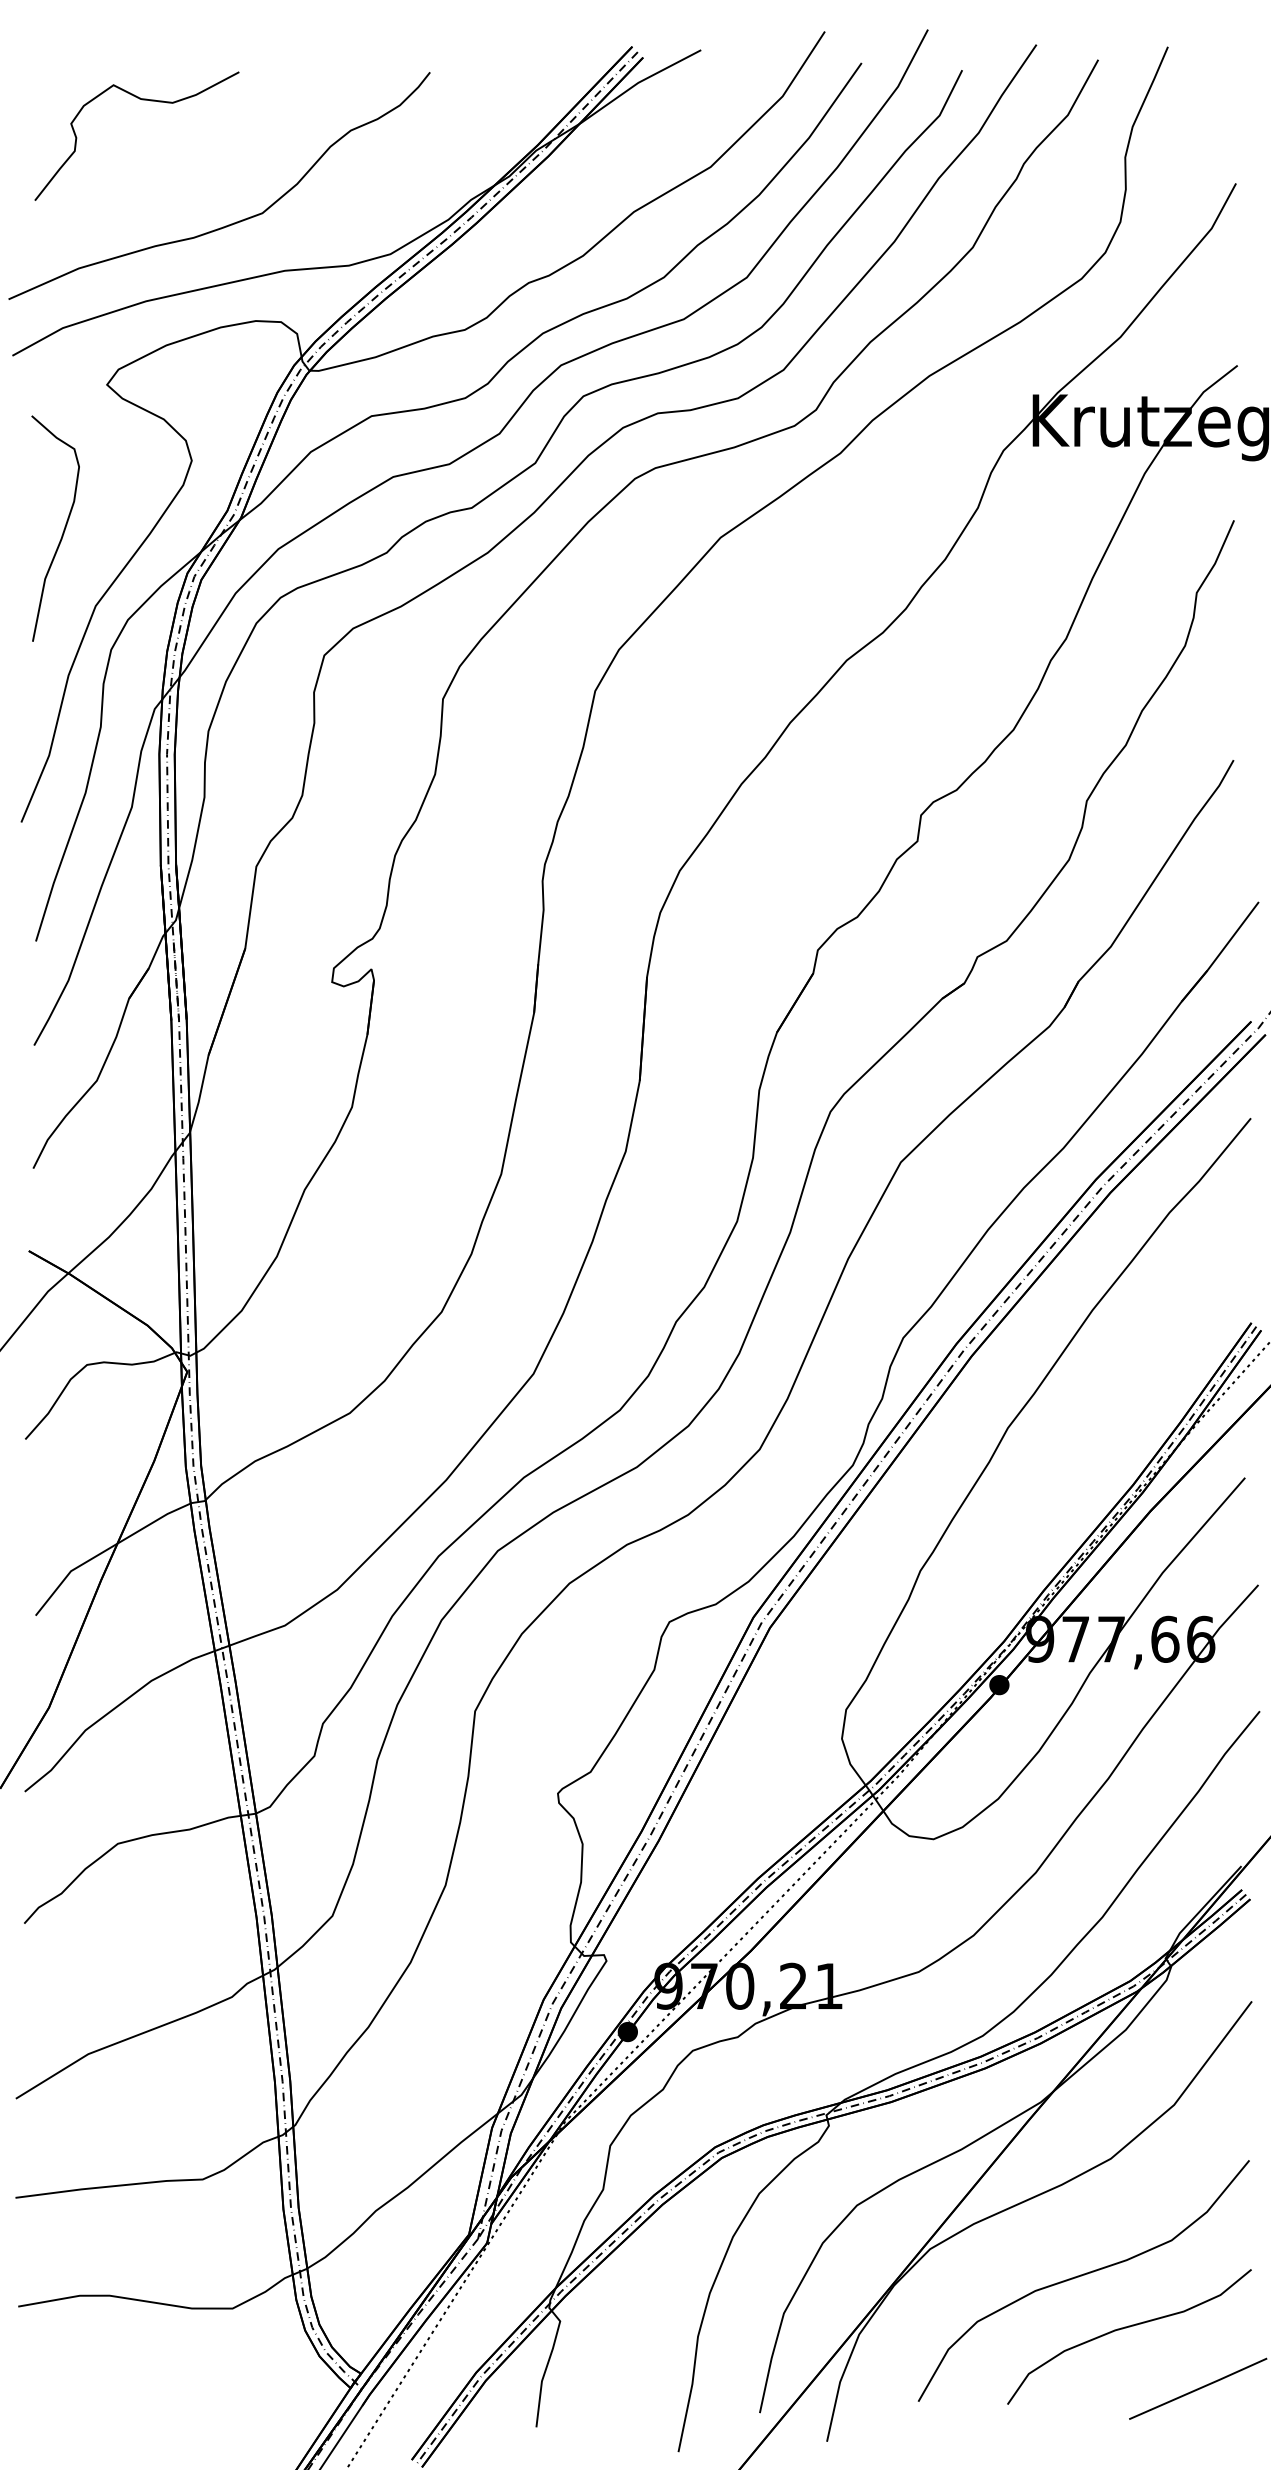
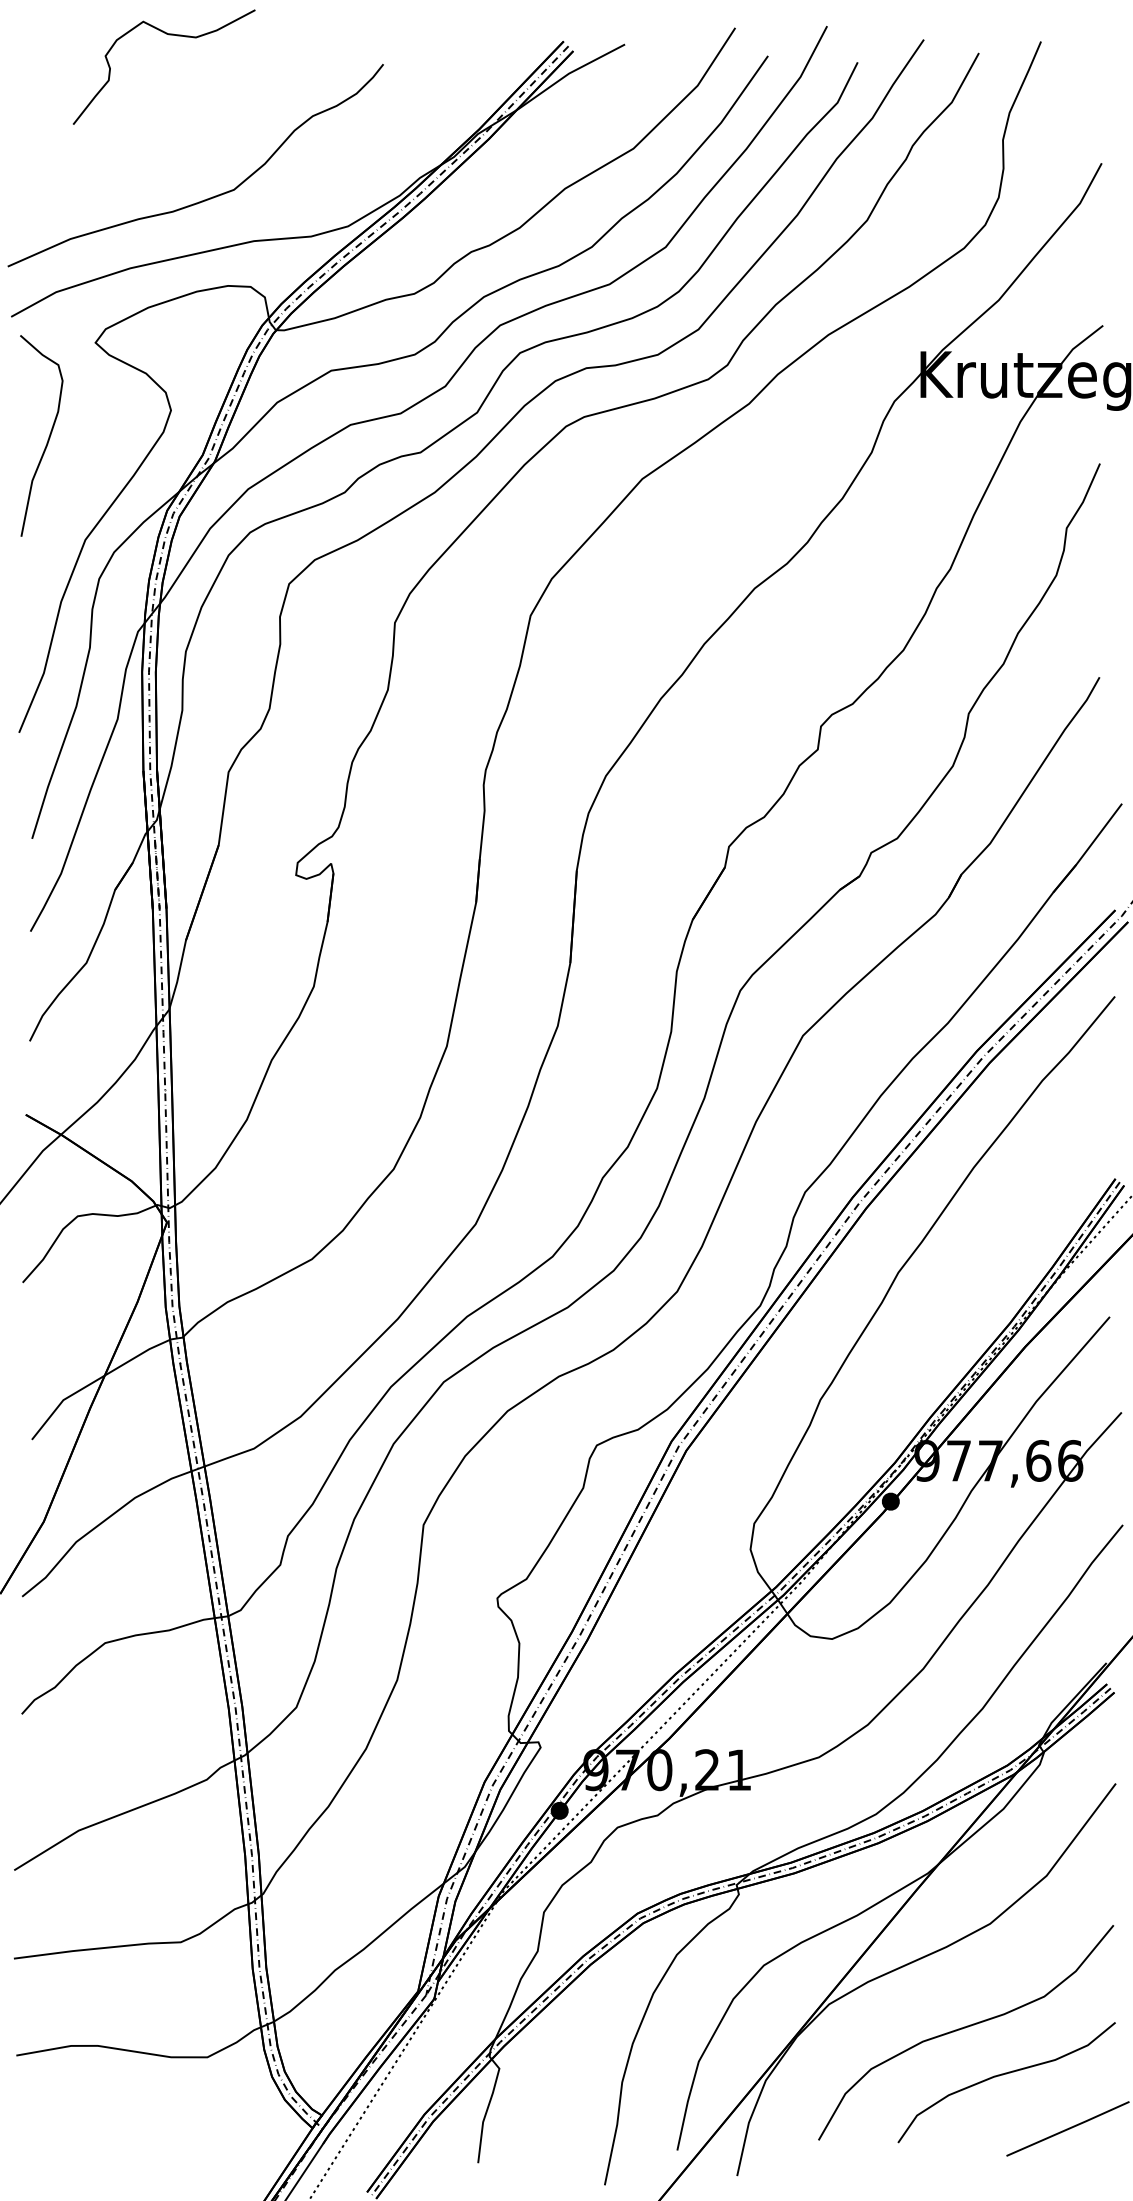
curve: (141, 100) -> (168, 35), moved
curve: (63, 529) -> (48, 436), moved

